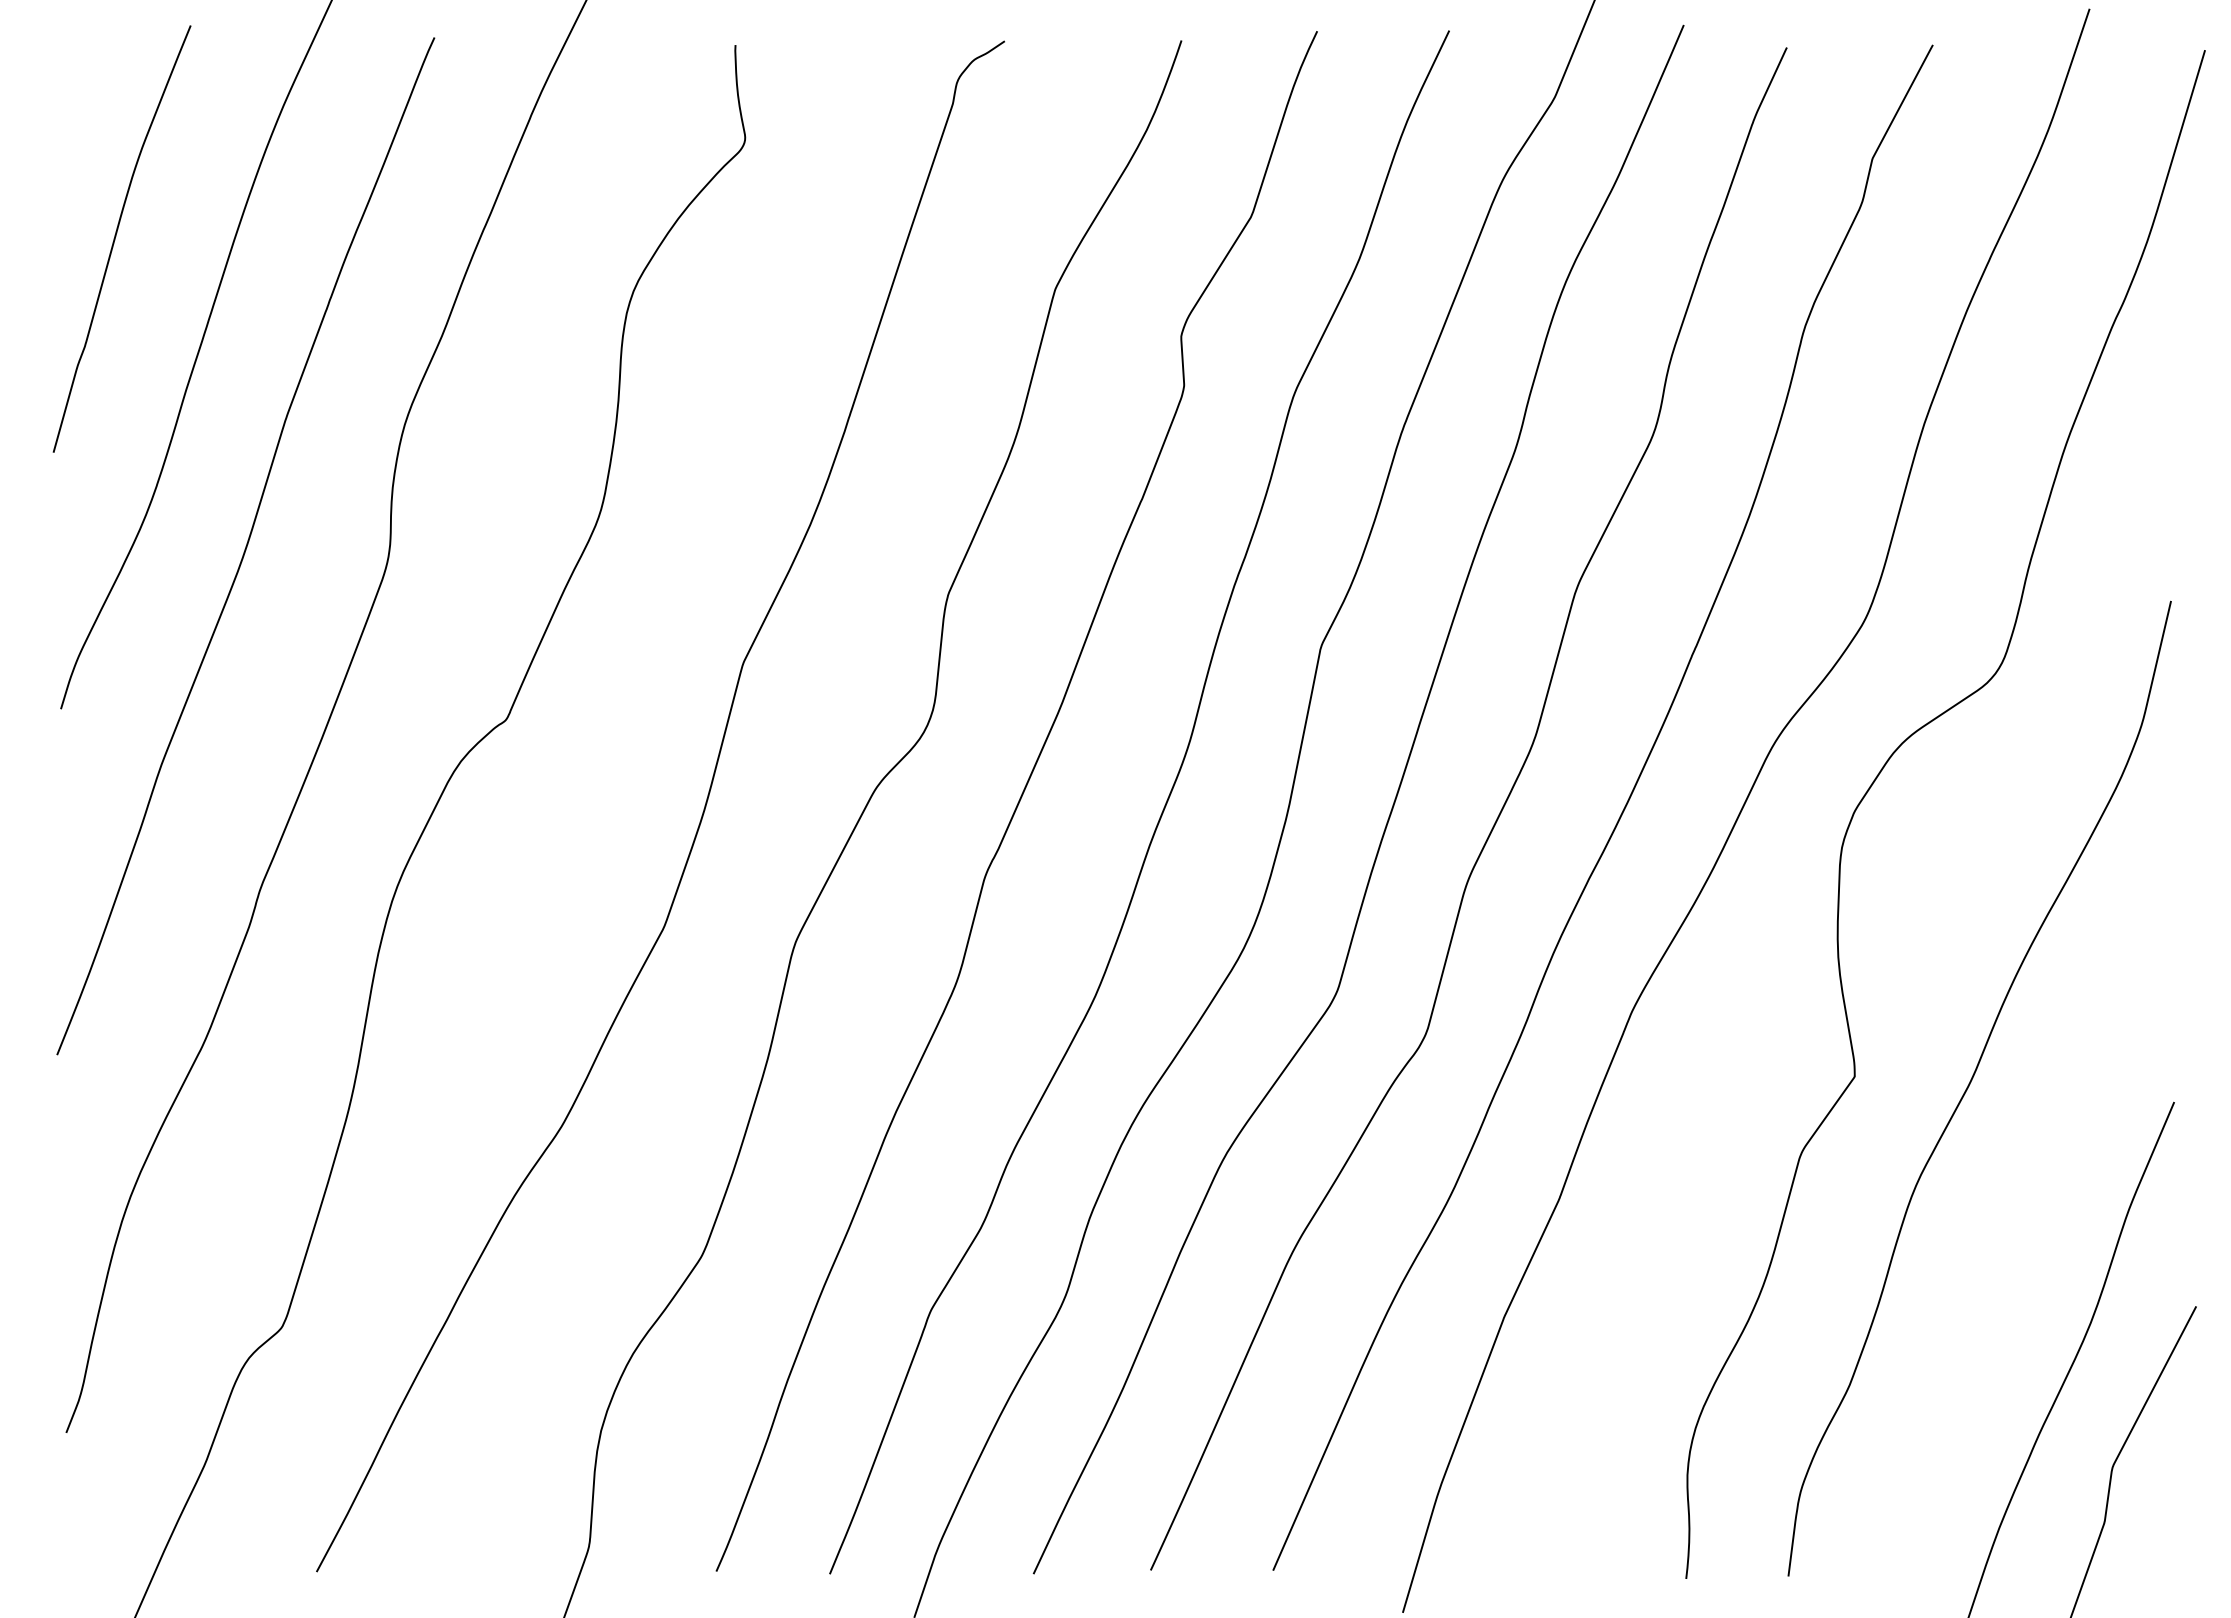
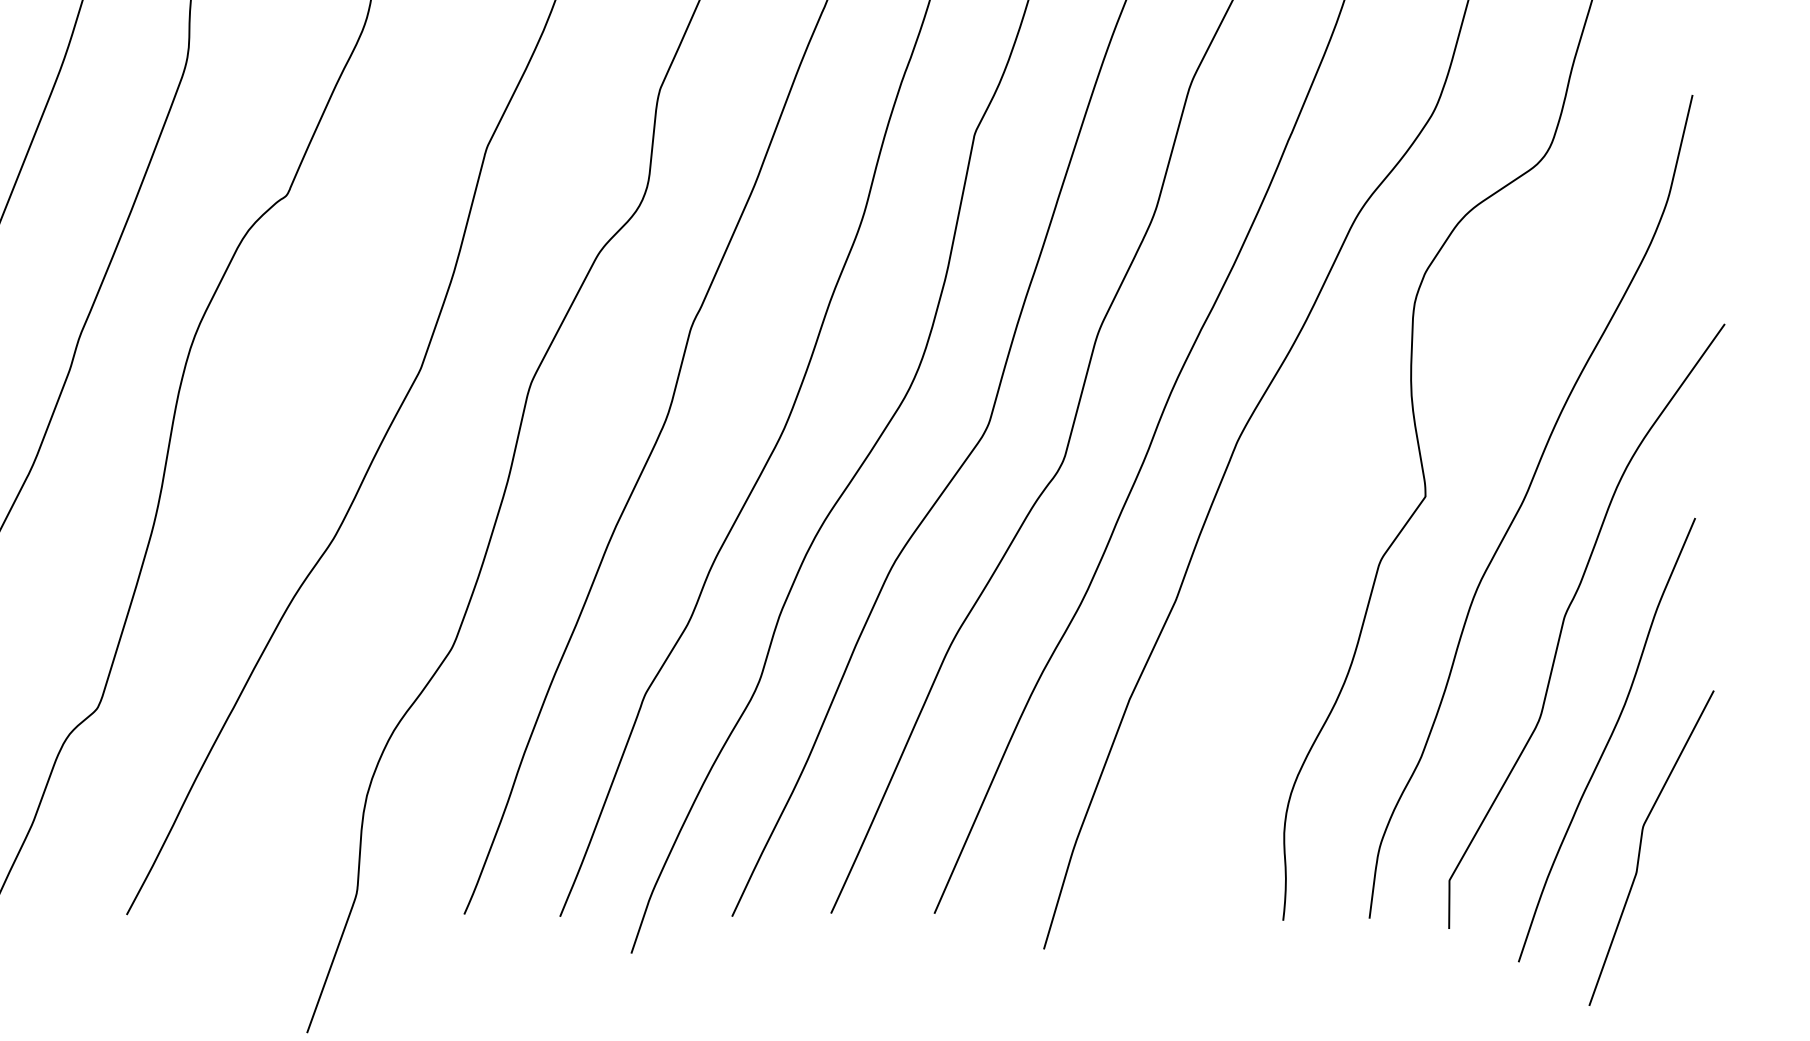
curve: (2020, 1220) -> (1565, 618), added

